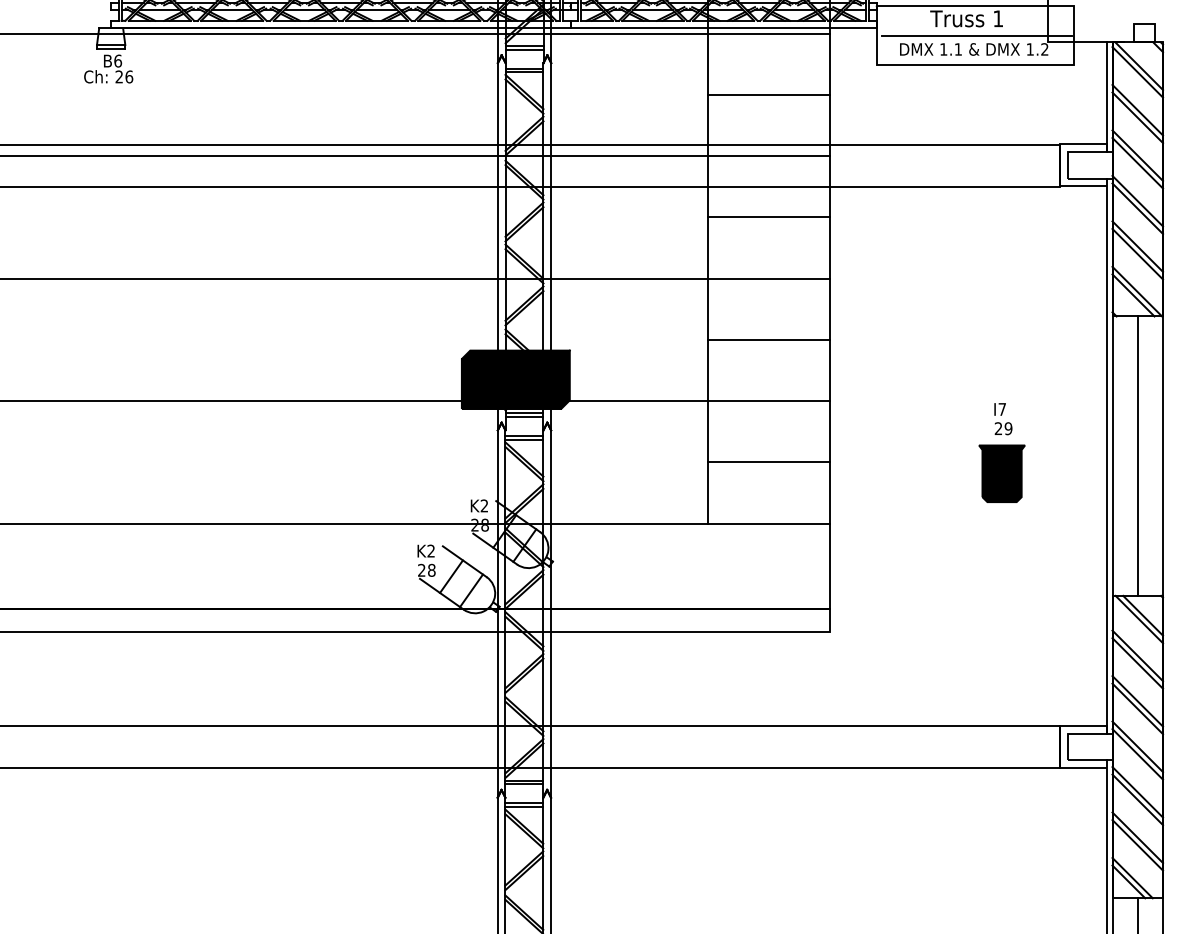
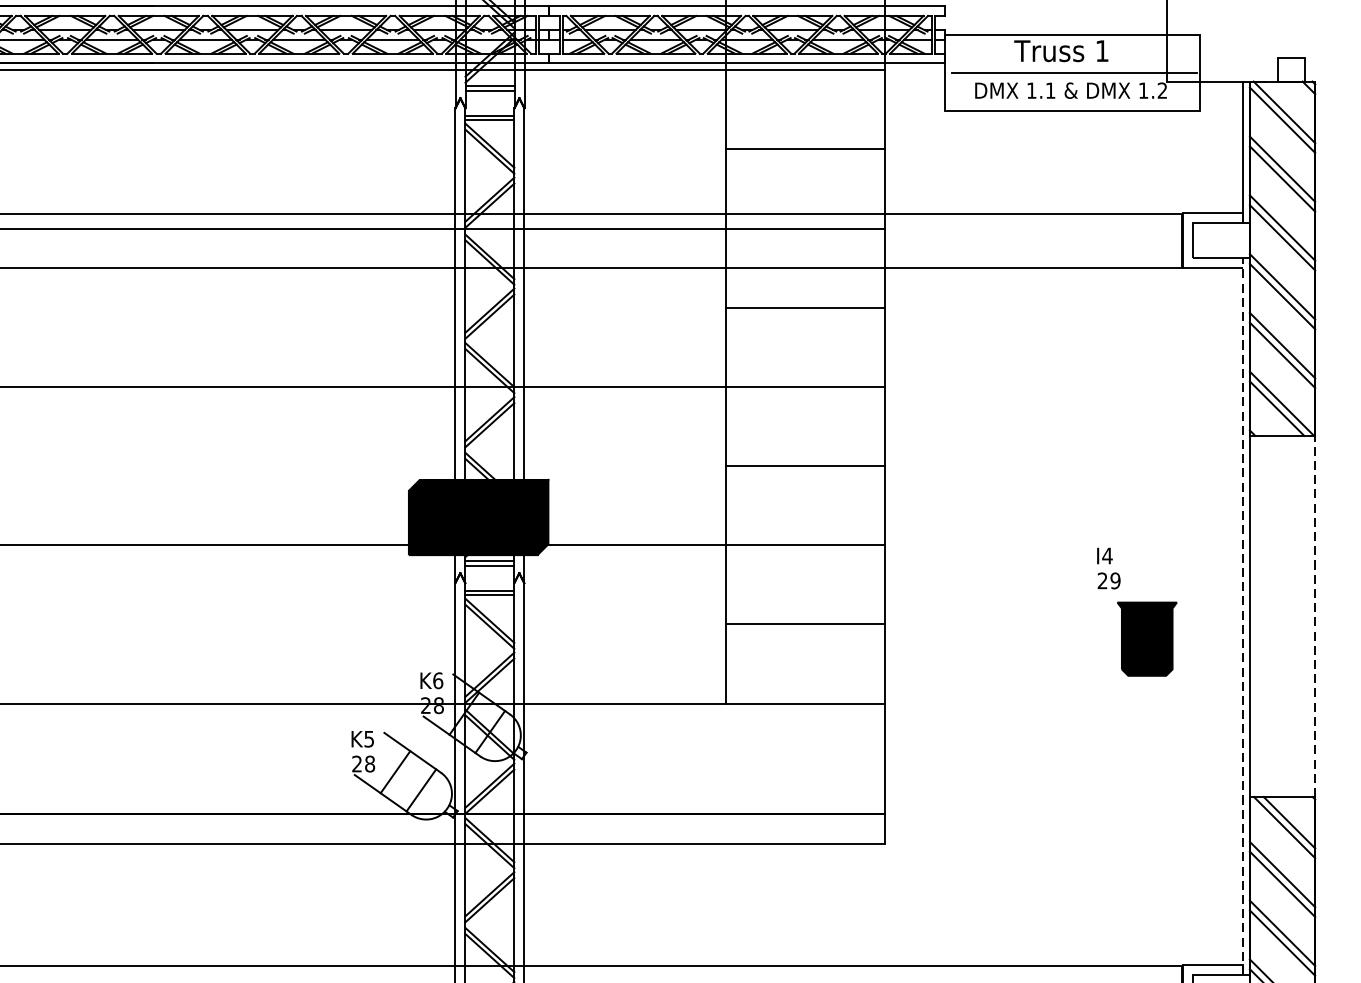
text: (1002, 409) -> (1107, 556), I7 -> I4
line: (1137, 455) -> (1282, 615), removed
line: (1107, 456) -> (1243, 616), solid -> dashed
line: (1163, 456) -> (1315, 616), solid -> dashed
part: (1001, 473) -> (1146, 638), moved
text: (484, 505) -> (438, 680), K2 -> K6
text: (430, 550) -> (368, 738), K2 -> K5

